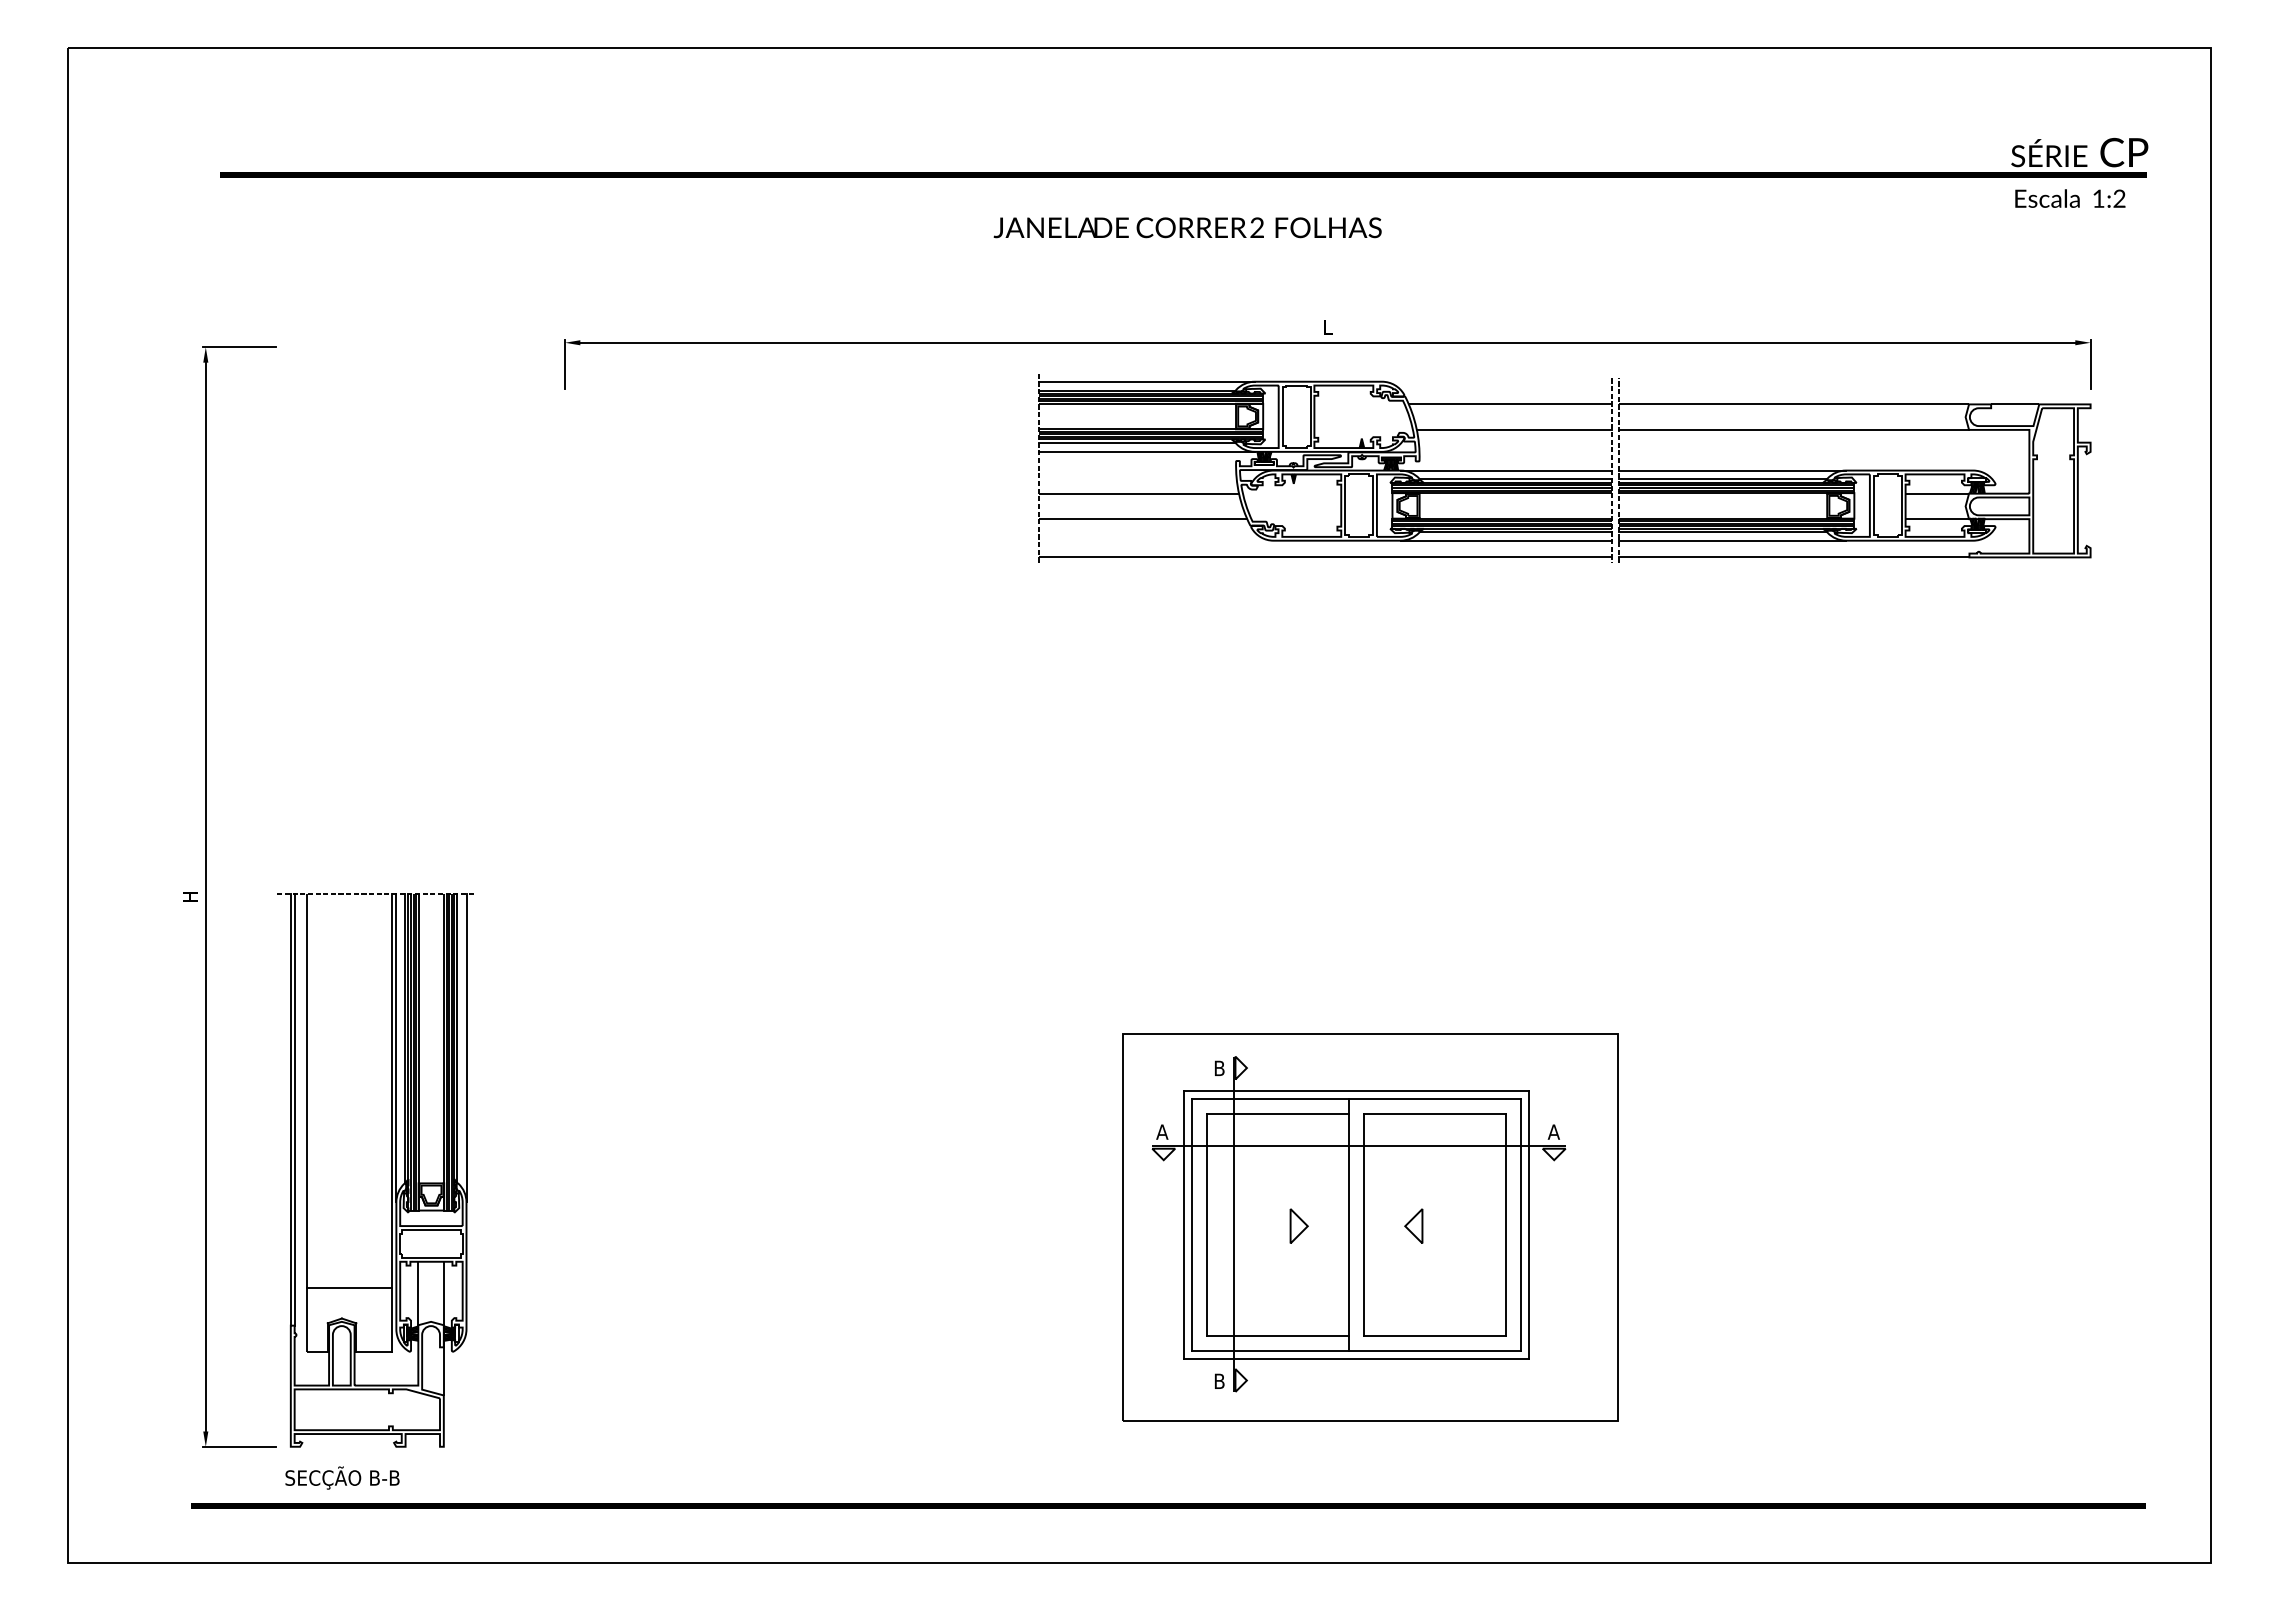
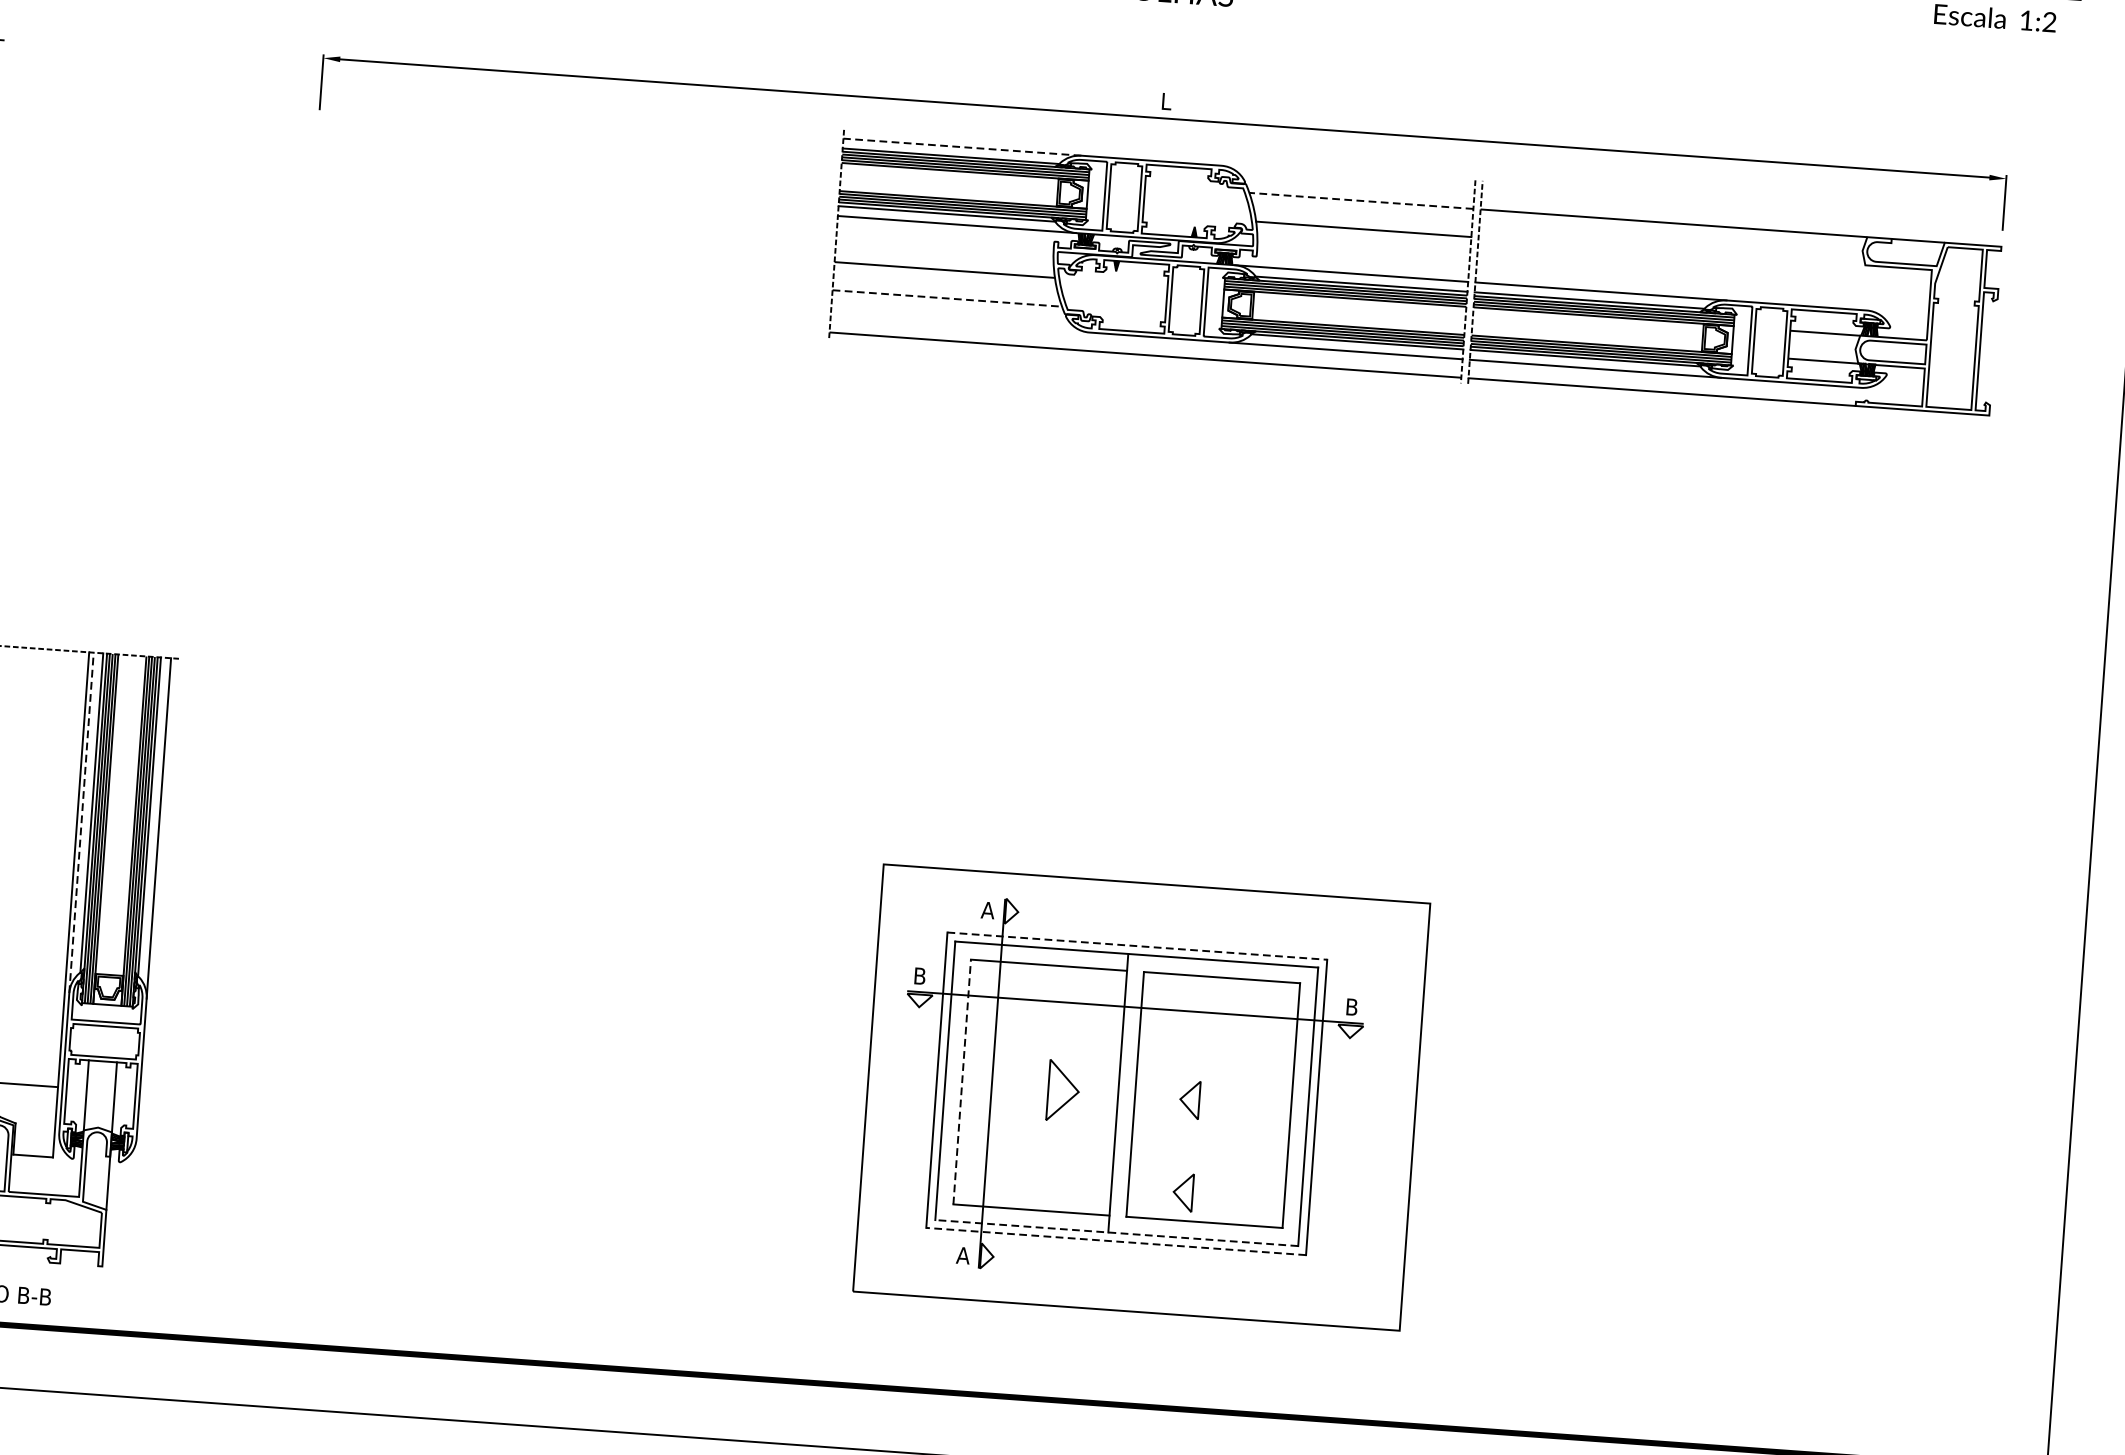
line: (1147, 381) -> (962, 146), solid -> dashed
line: (1510, 404) -> (1361, 201), solid -> dashed
line: (1793, 429) -> (1671, 250), removed
line: (1143, 519) -> (947, 298), solid -> dashed
line: (396, 1047) -> (81, 822), solid -> dashed
text: (1219, 1068) -> (987, 910), B -> A
line: (1357, 1090) -> (1138, 945), solid -> dashed
text: (1162, 1131) -> (920, 975), A -> B
text: (1553, 1131) -> (1351, 1006), A -> B
line: (1207, 1224) -> (962, 1081), solid -> dashed
part: (1298, 1225) -> (1062, 1089), size x1.6
part: (1413, 1309) -> (1182, 1191), added
line: (1356, 1351) -> (1116, 1233), solid -> dashed
line: (1356, 1358) -> (1116, 1241), solid -> dashed
text: (1219, 1380) -> (963, 1254), B -> A

